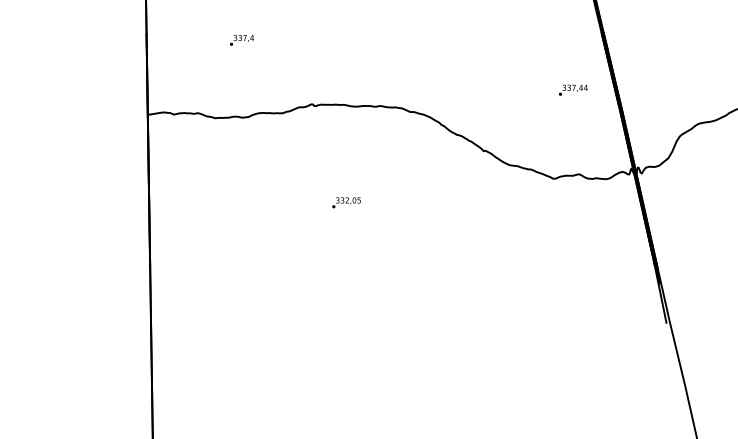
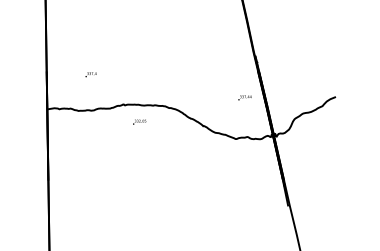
text: (346, 201) -> (139, 121), moved

